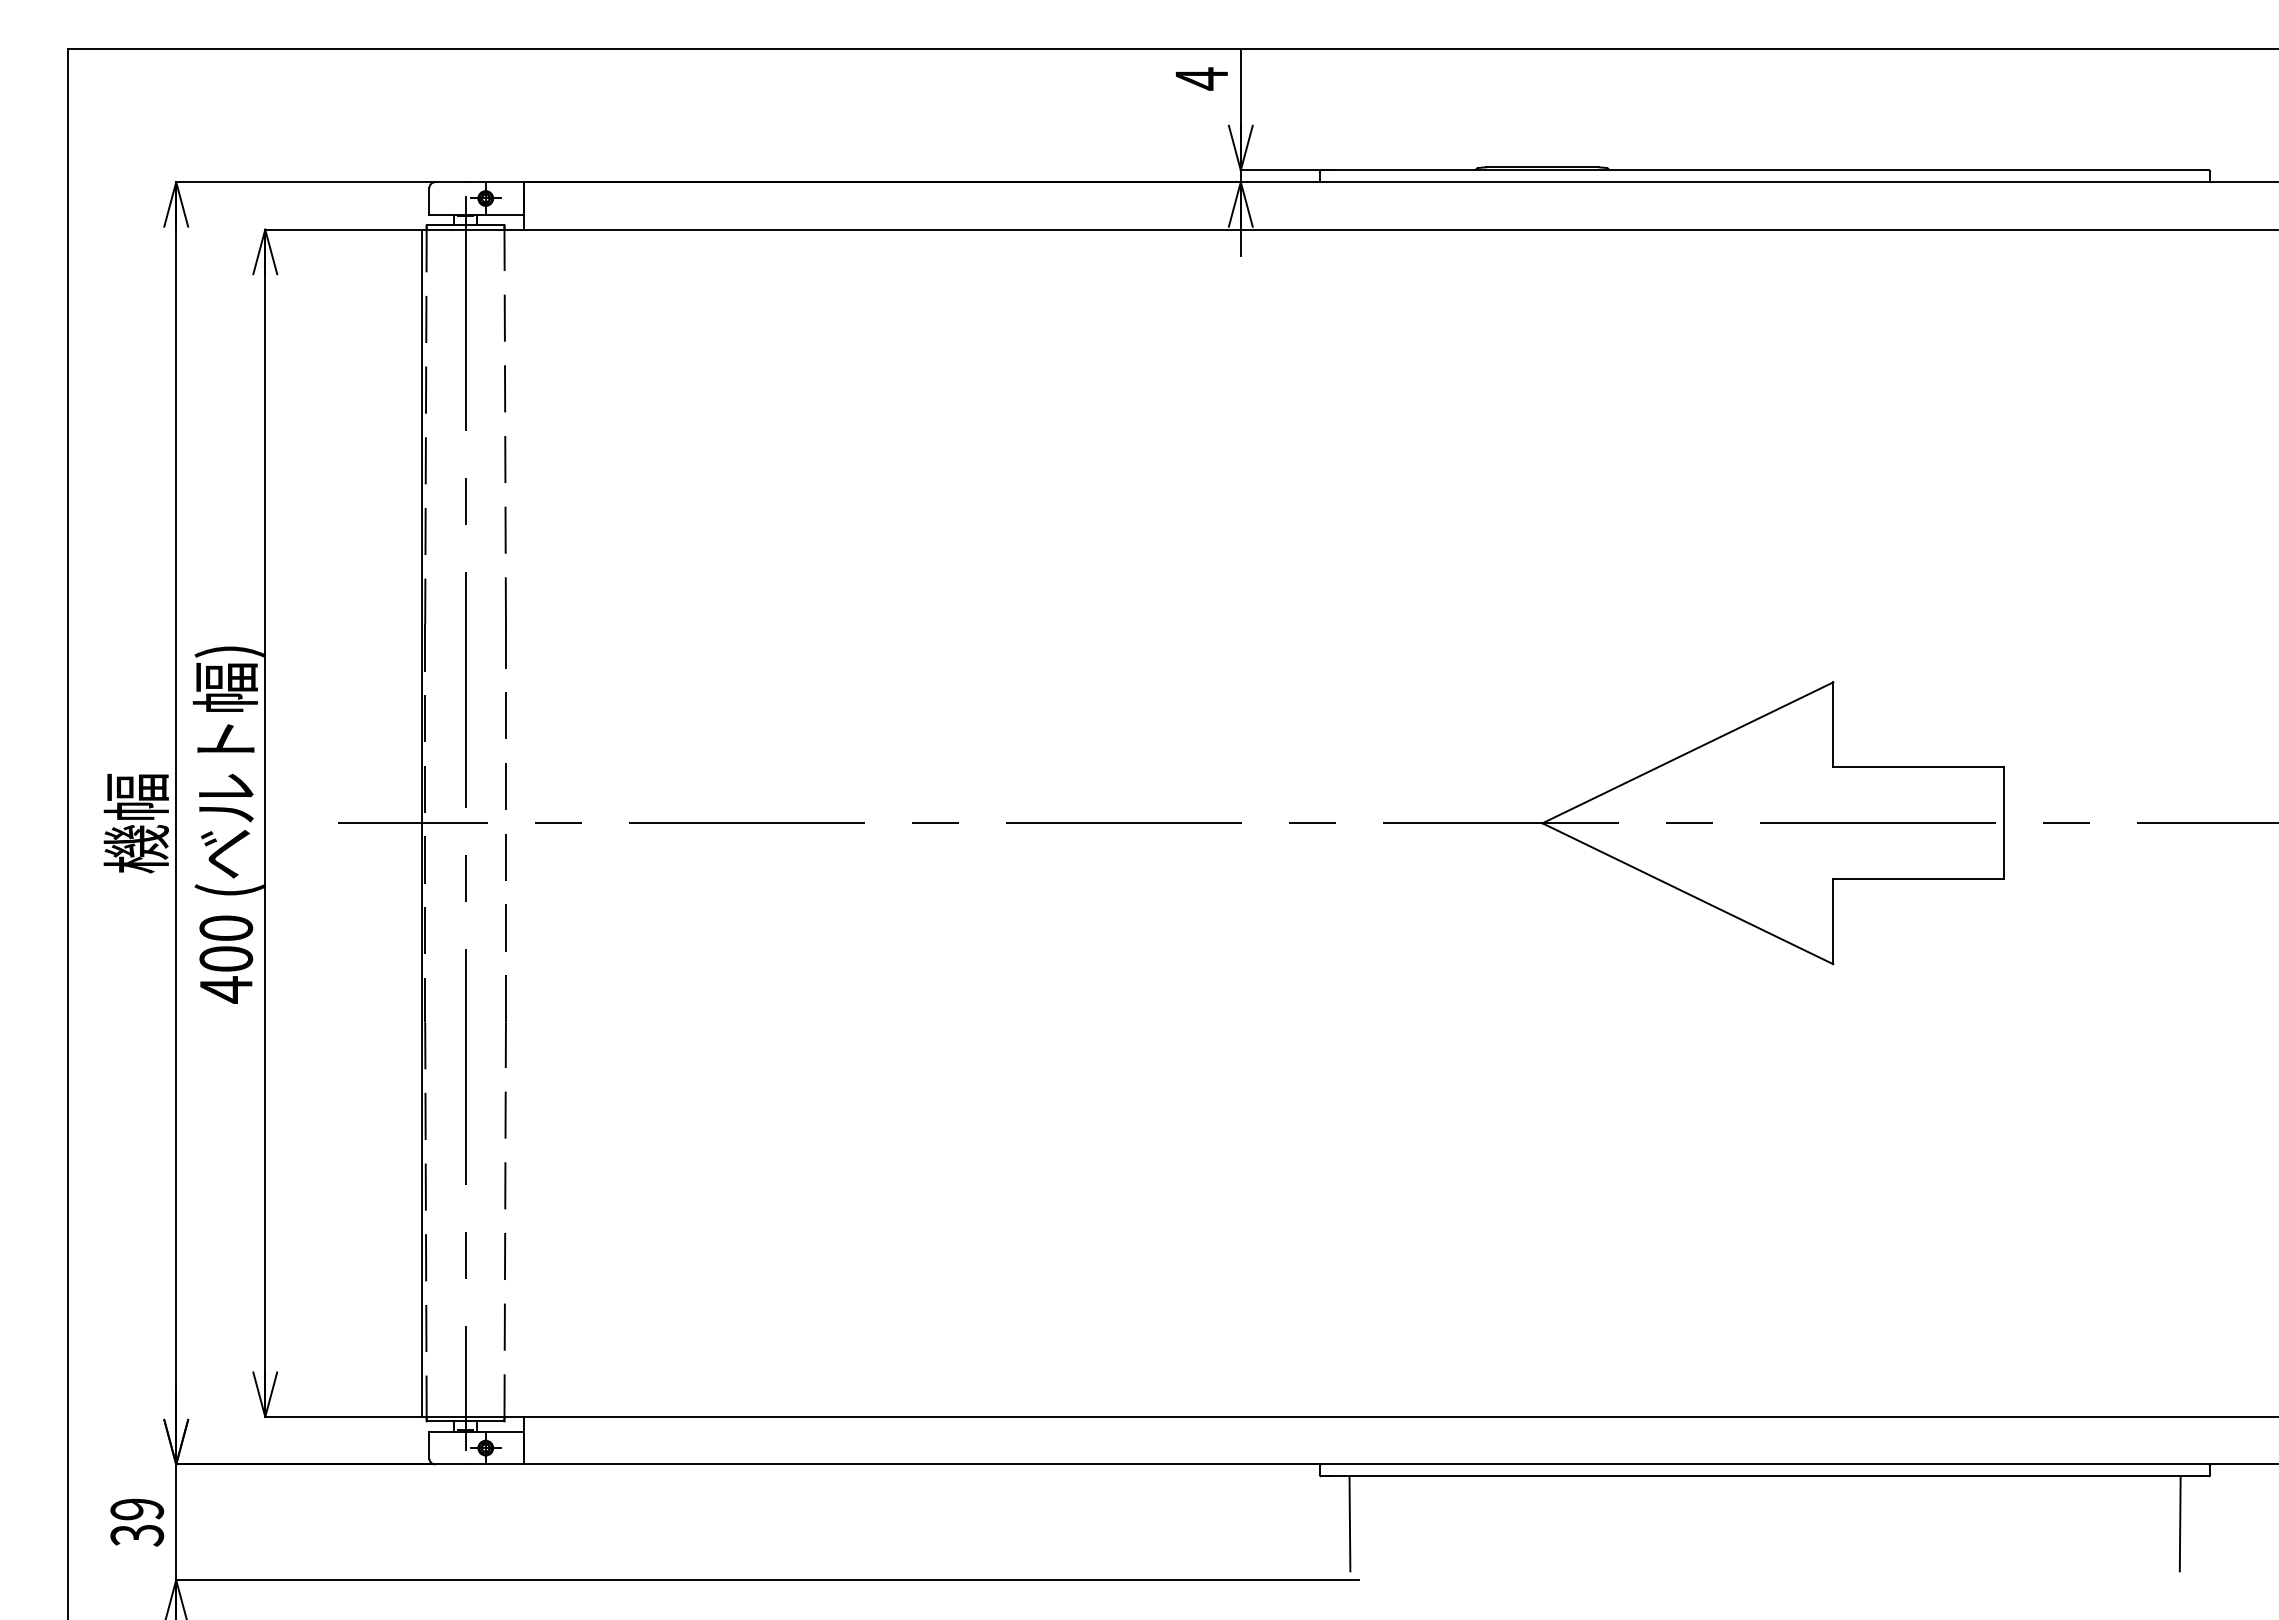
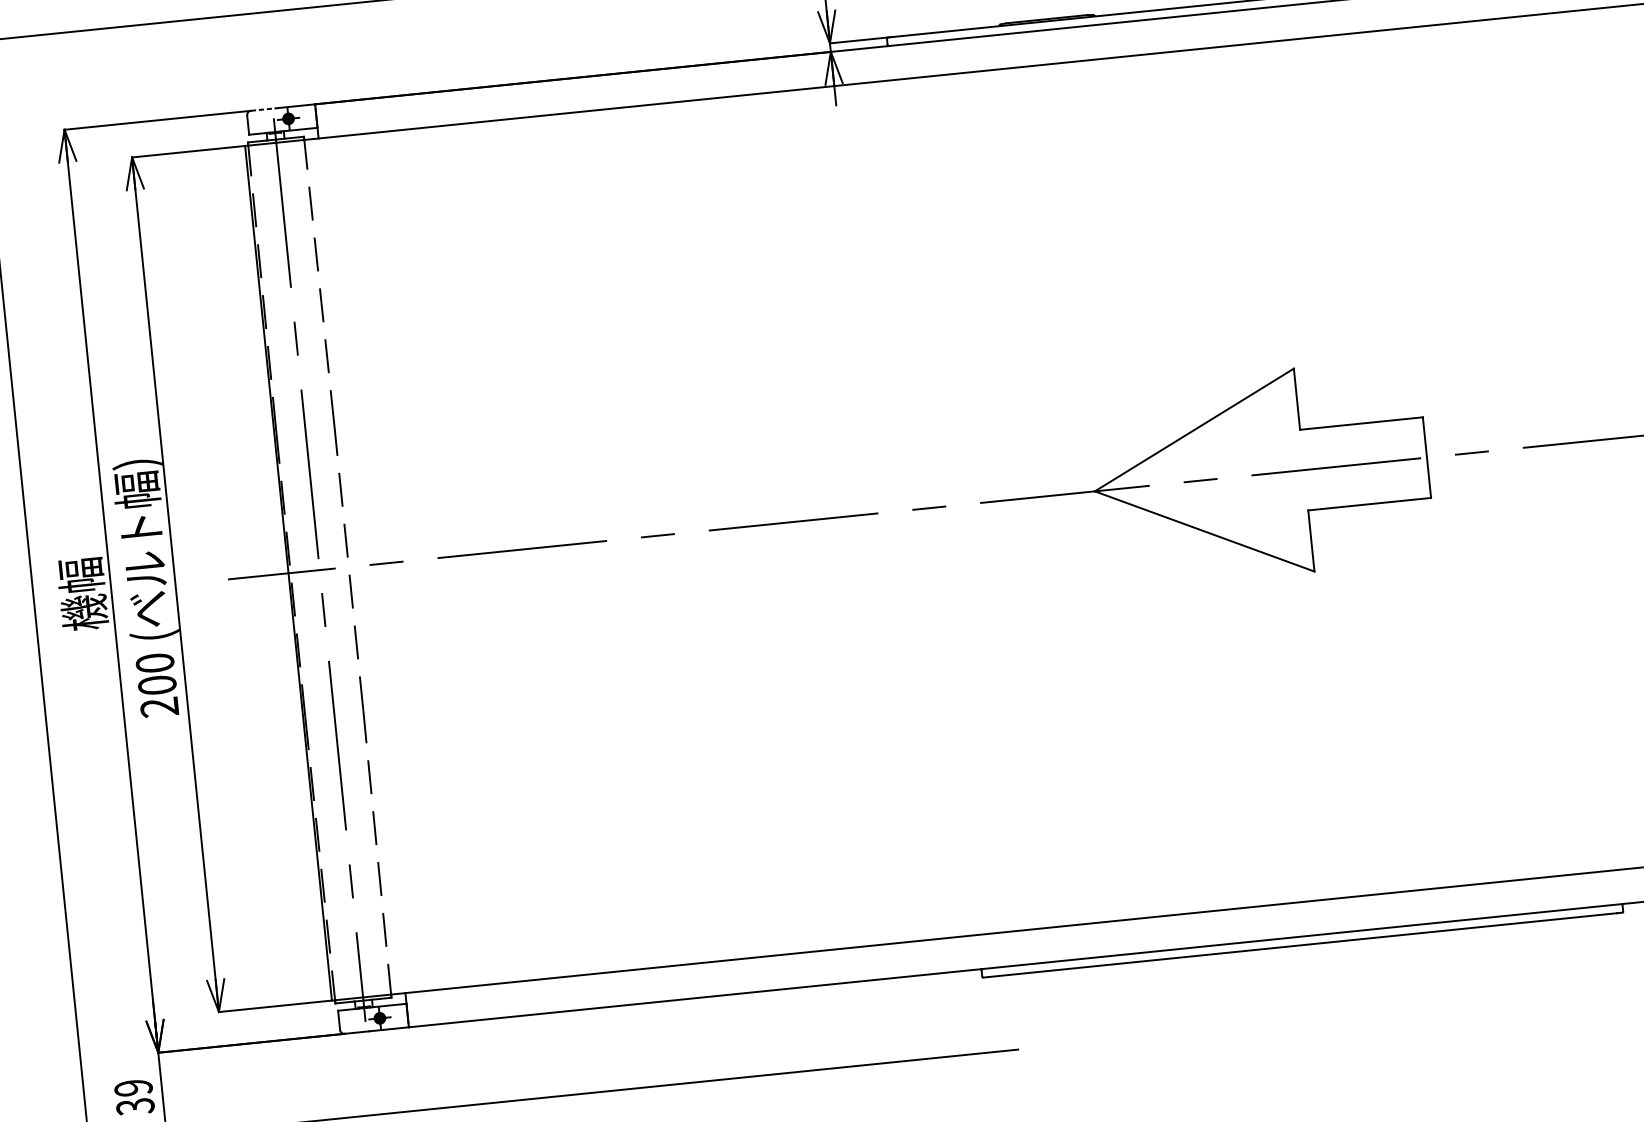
line: (452, 182) -> (263, 109), solid -> dashed
text: (225, 989) -> (159, 707), 400 -> 200
line: (1349, 1523) -> (1007, 1009), removed
line: (2179, 1523) -> (1604, 948), removed

